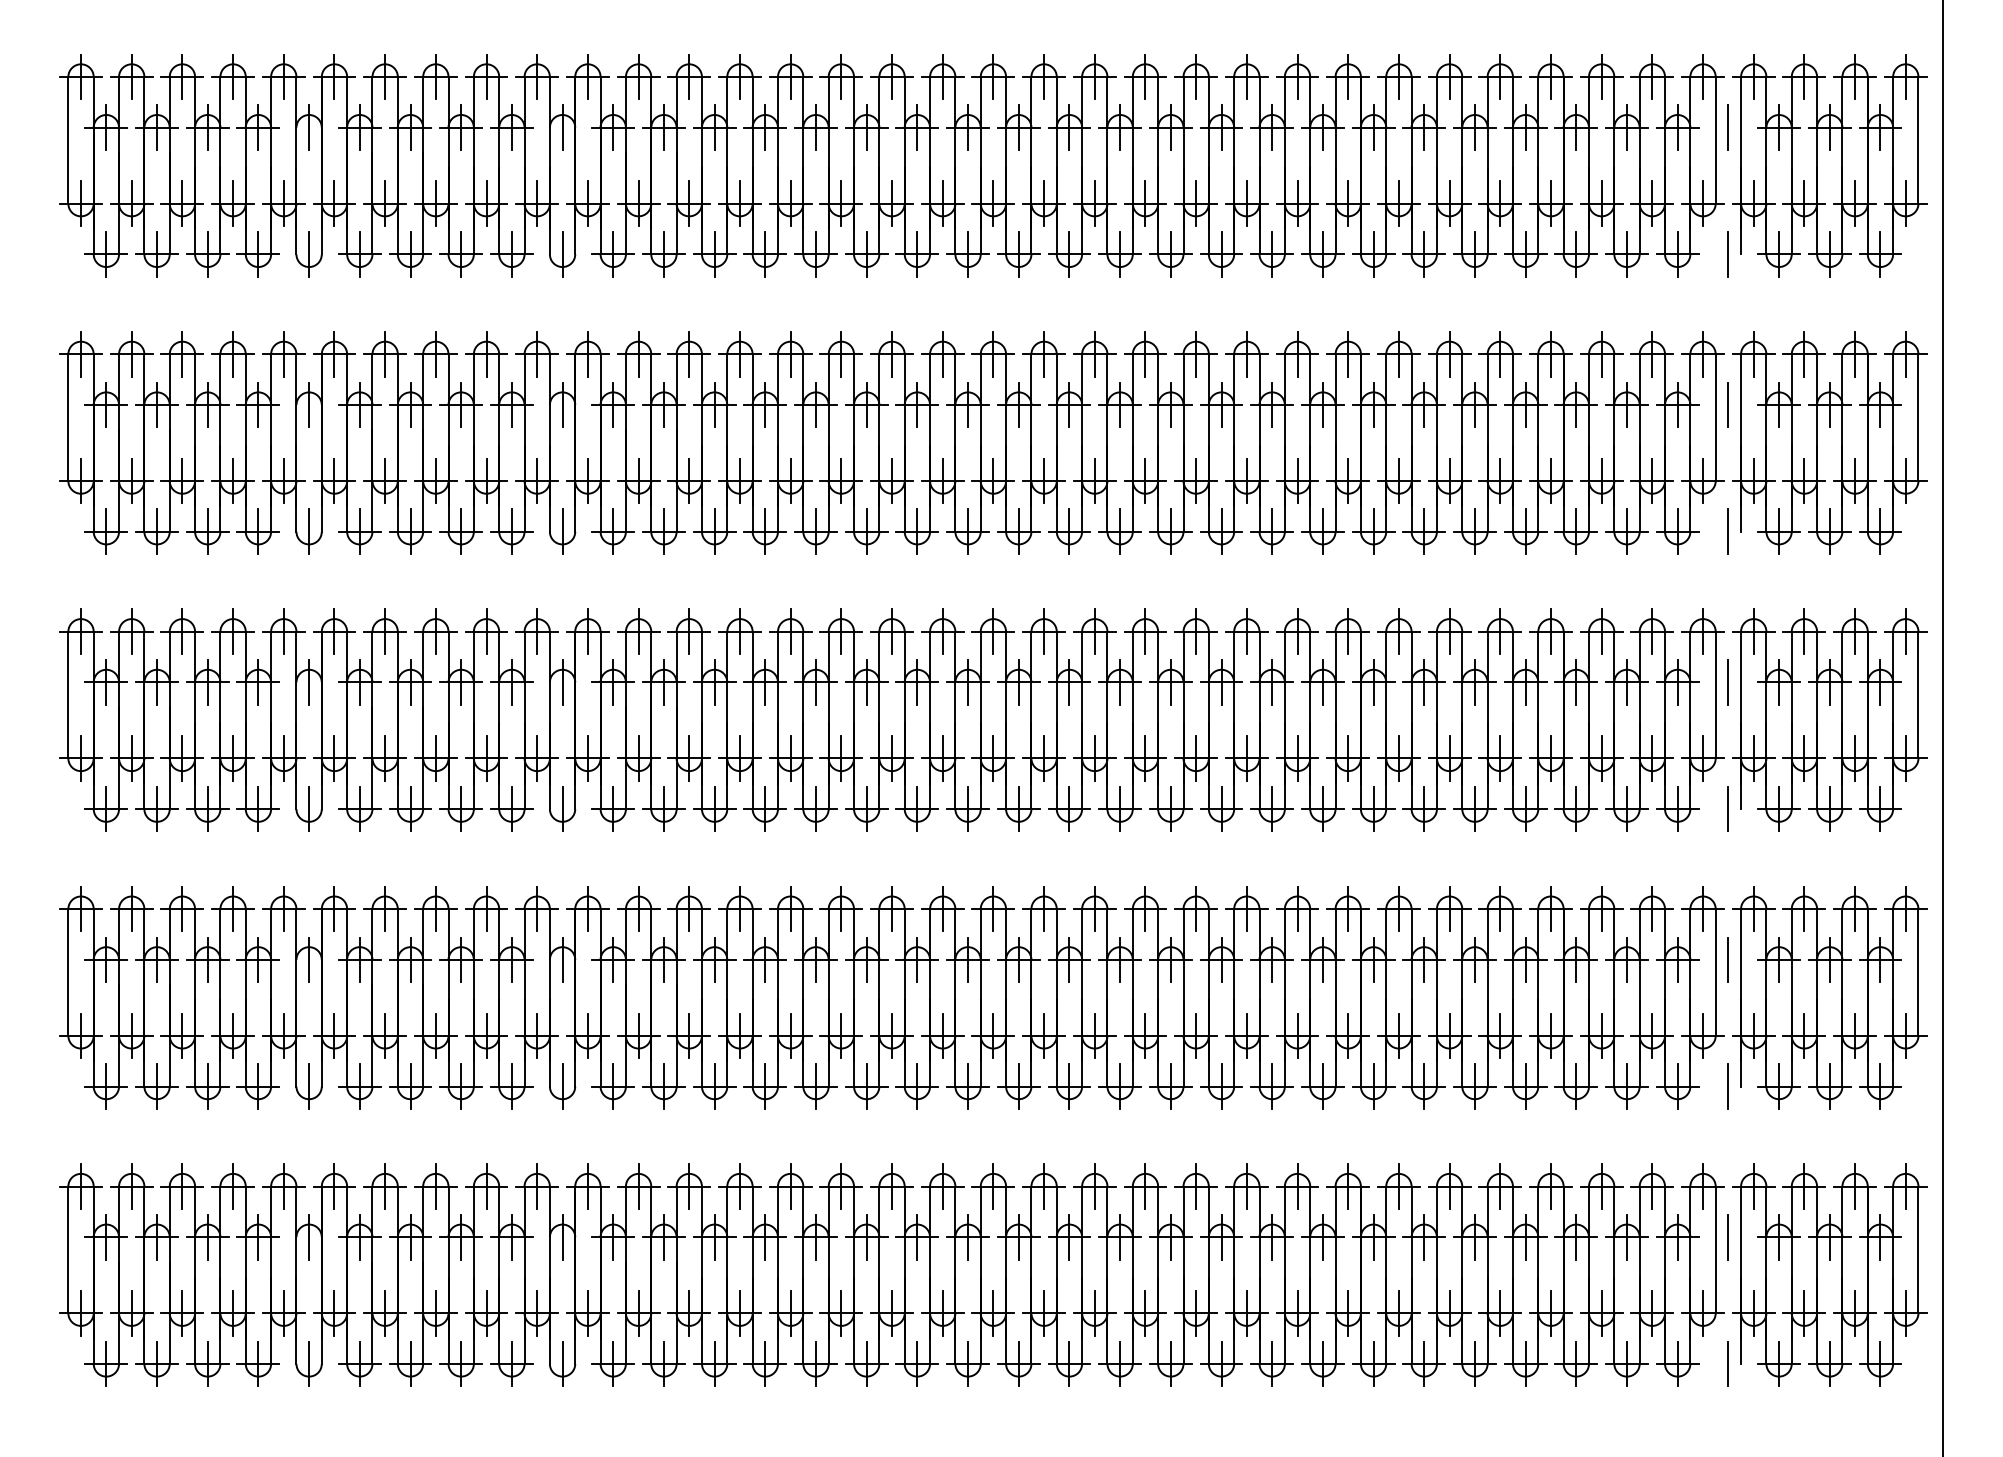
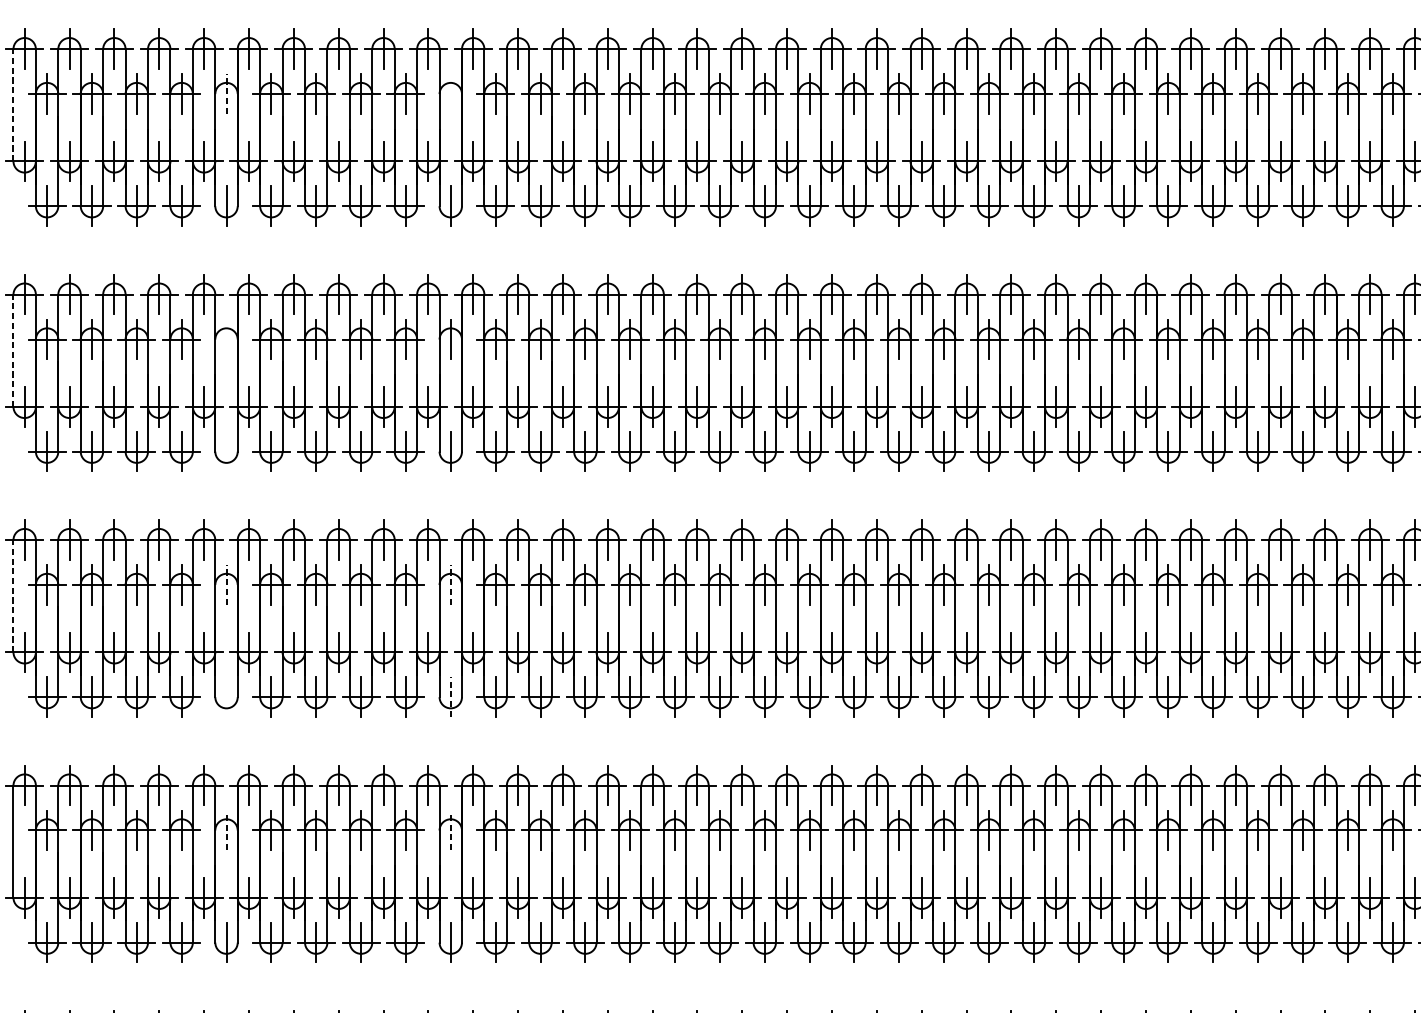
line: (309, 127) -> (226, 93), solid -> dashed
line: (562, 127) -> (450, 93), removed
line: (68, 139) -> (13, 104), solid -> dashed
line: (309, 404) -> (226, 339), removed
line: (68, 417) -> (13, 350), solid -> dashed
line: (309, 531) -> (226, 451), removed
line: (309, 681) -> (226, 584), solid -> dashed
line: (562, 681) -> (450, 584), solid -> dashed
line: (68, 694) -> (13, 595), solid -> dashed
line: (309, 808) -> (226, 696), removed
line: (562, 808) -> (450, 696), solid -> dashed
line: (309, 959) -> (226, 830), solid -> dashed
line: (562, 959) -> (450, 830), solid -> dashed

